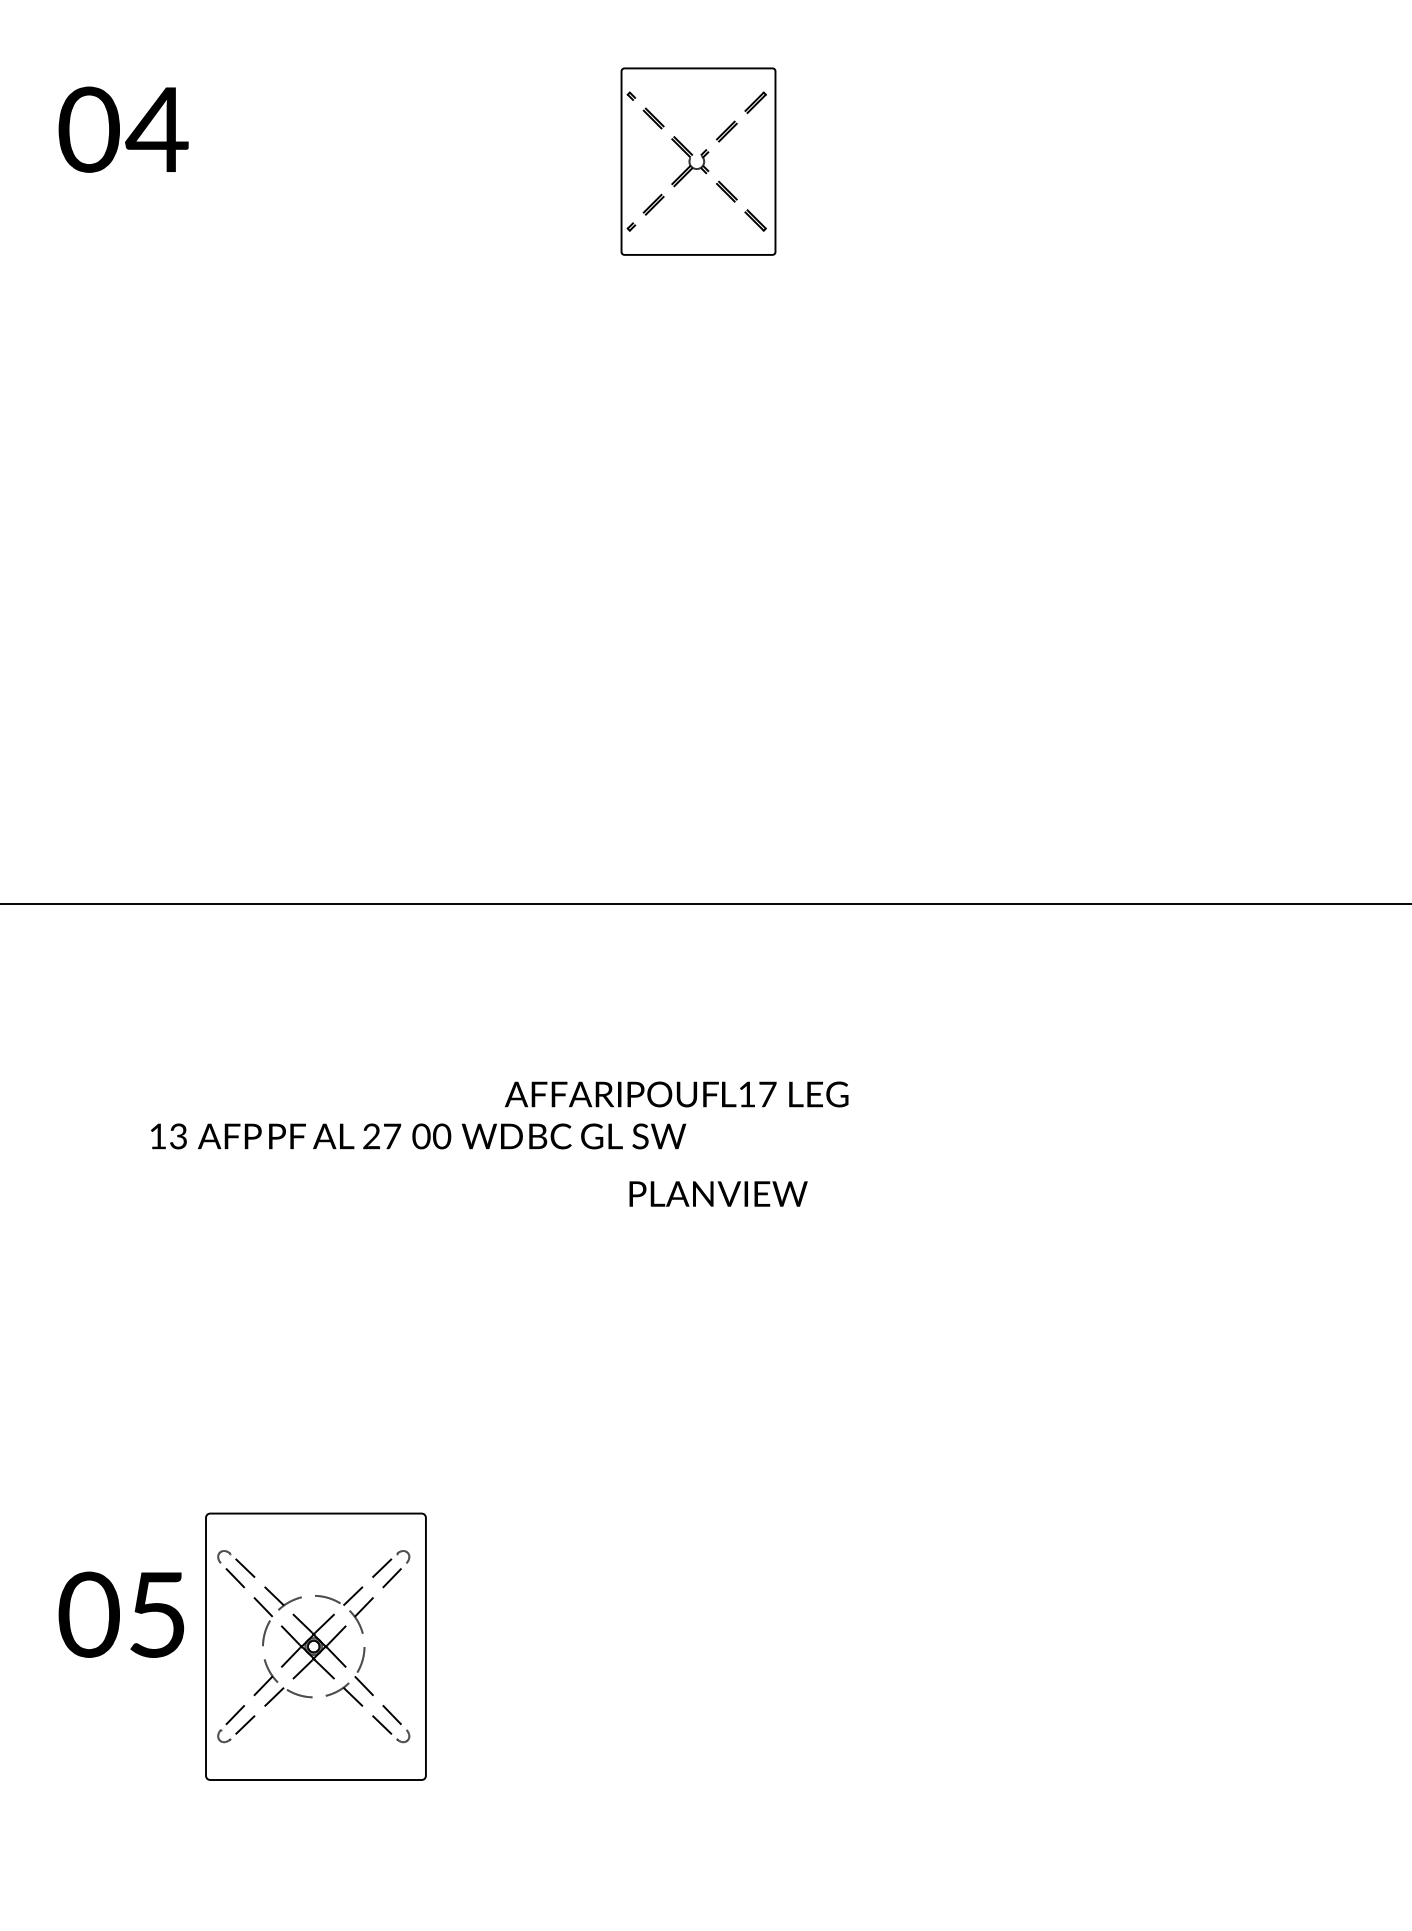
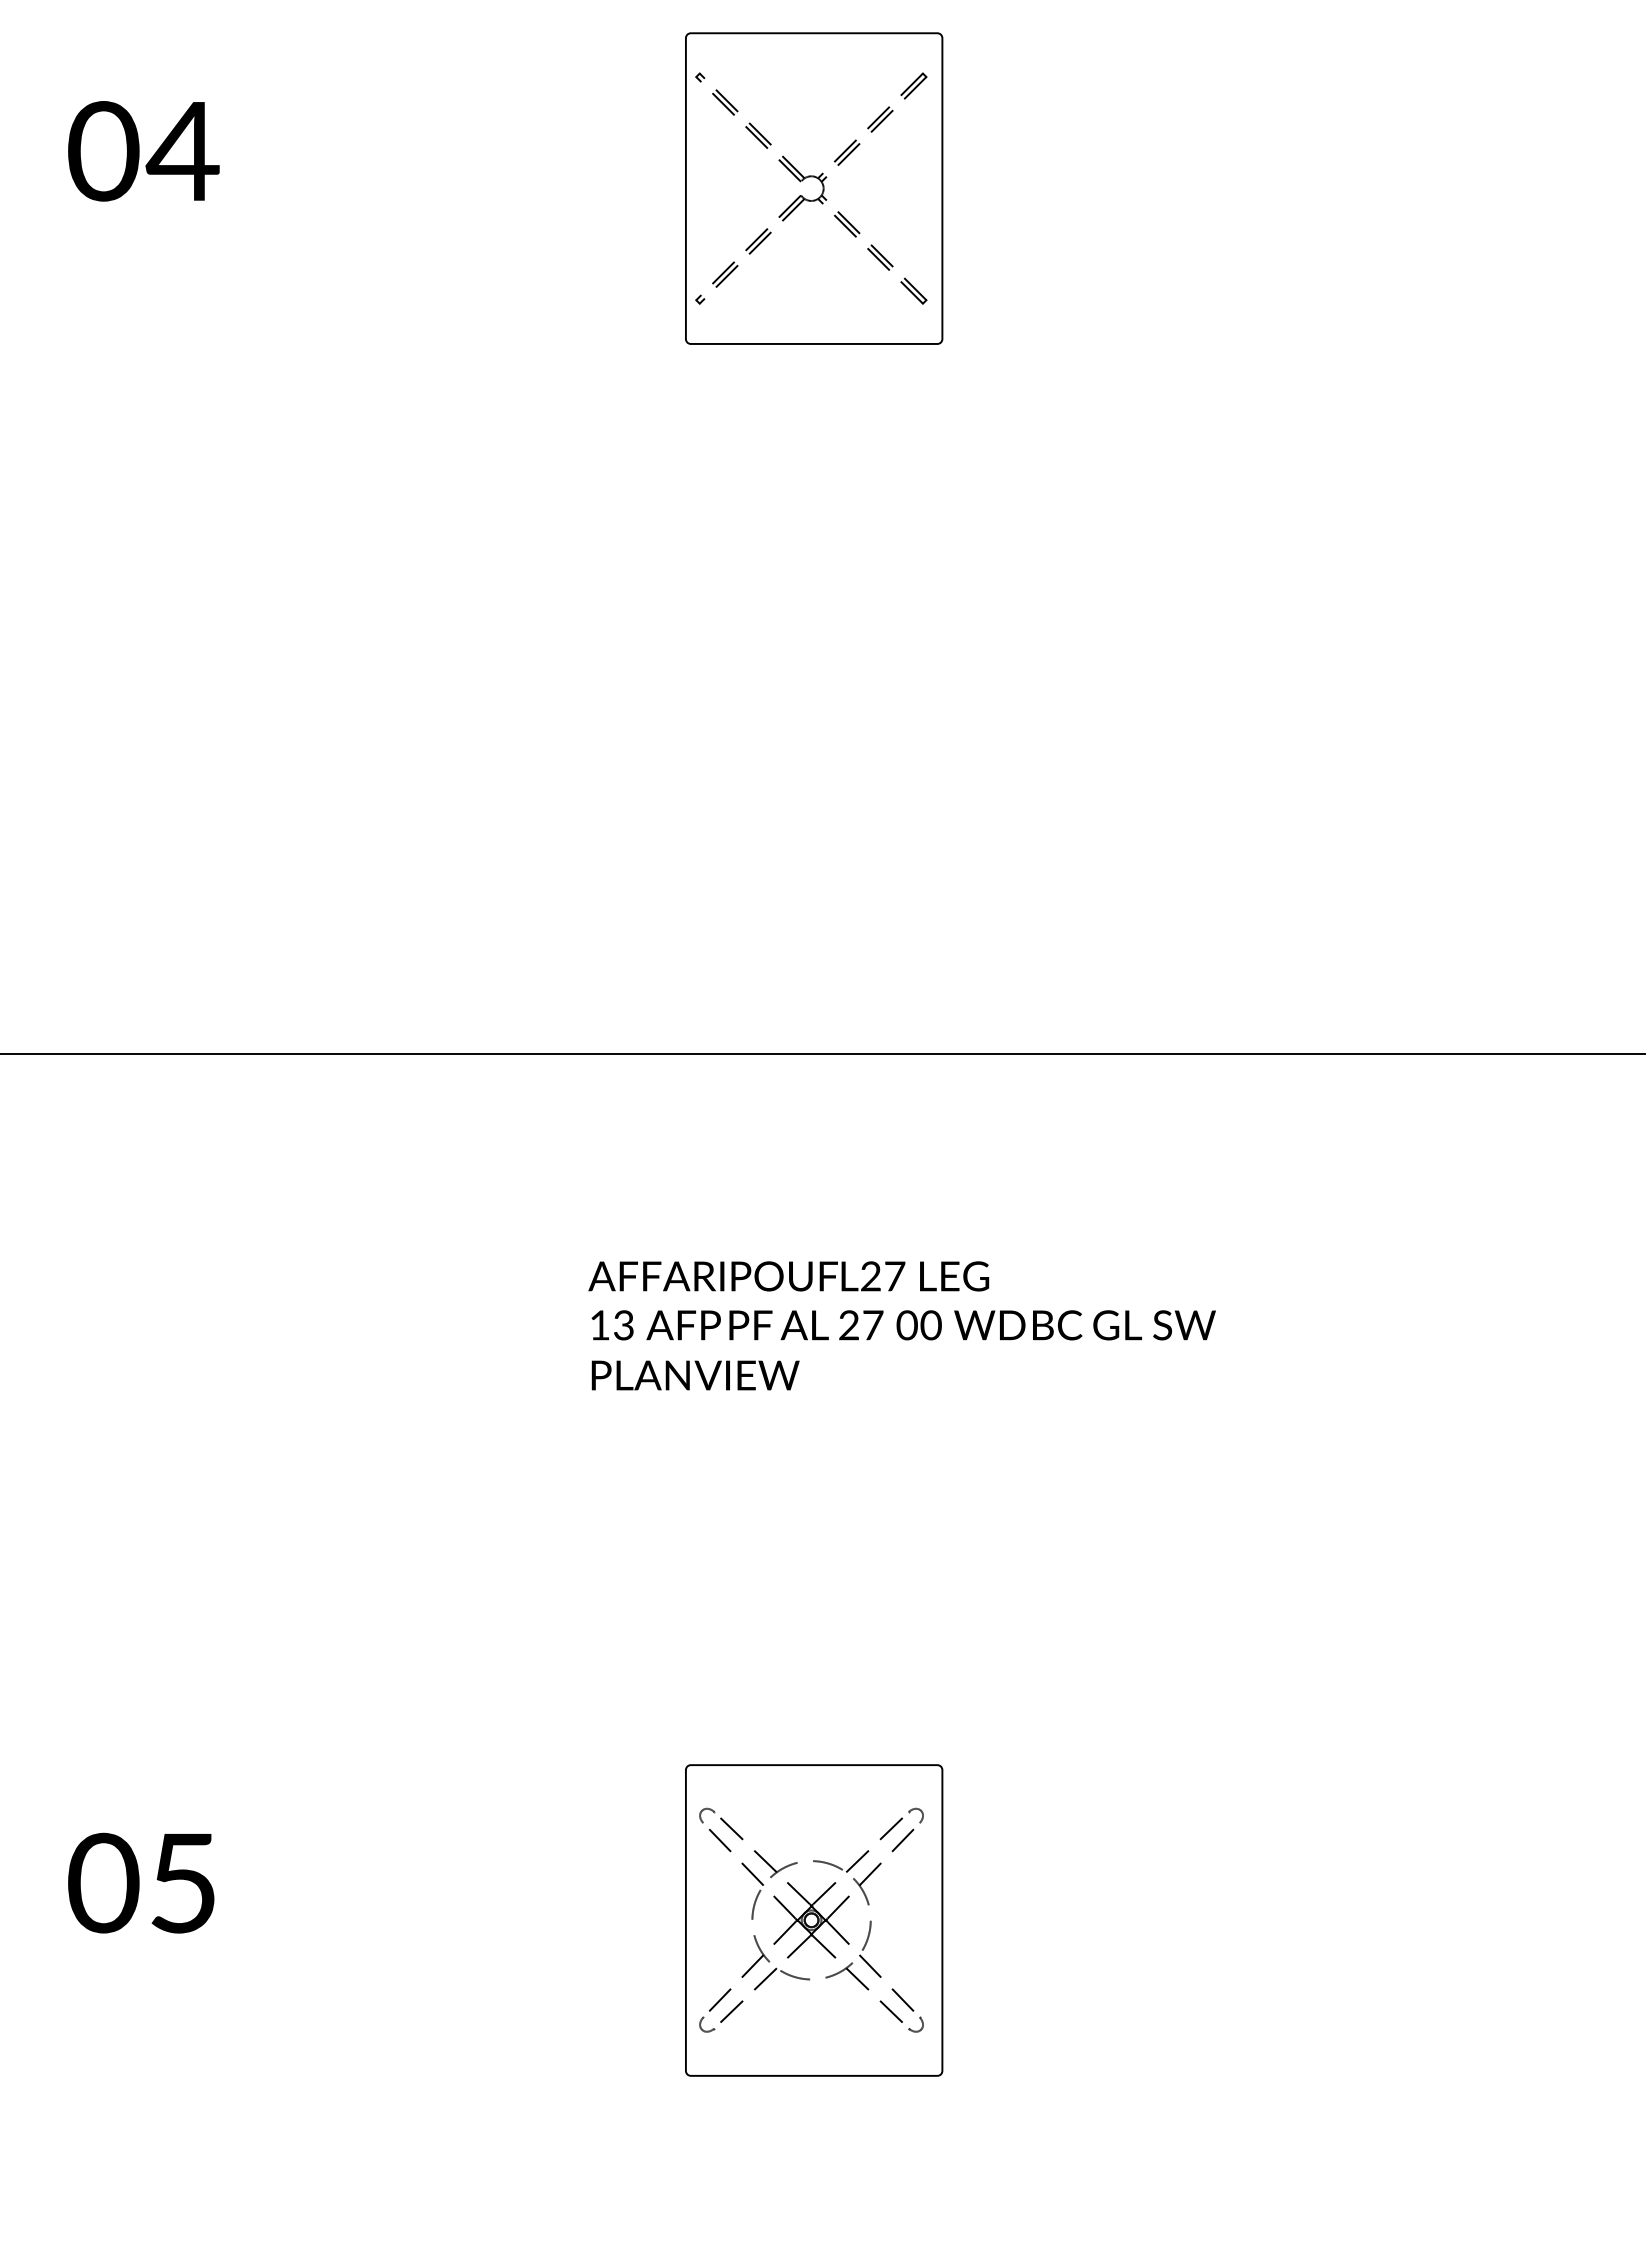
part: (698, 161) -> (814, 188), size x1.43
text: (746, 1094) -> (870, 1276), L17 -> L27
text: (418, 1136) -> (903, 1325), moved
text: (718, 1194) -> (695, 1375), moved
part: (316, 1646) -> (814, 1920), moved

